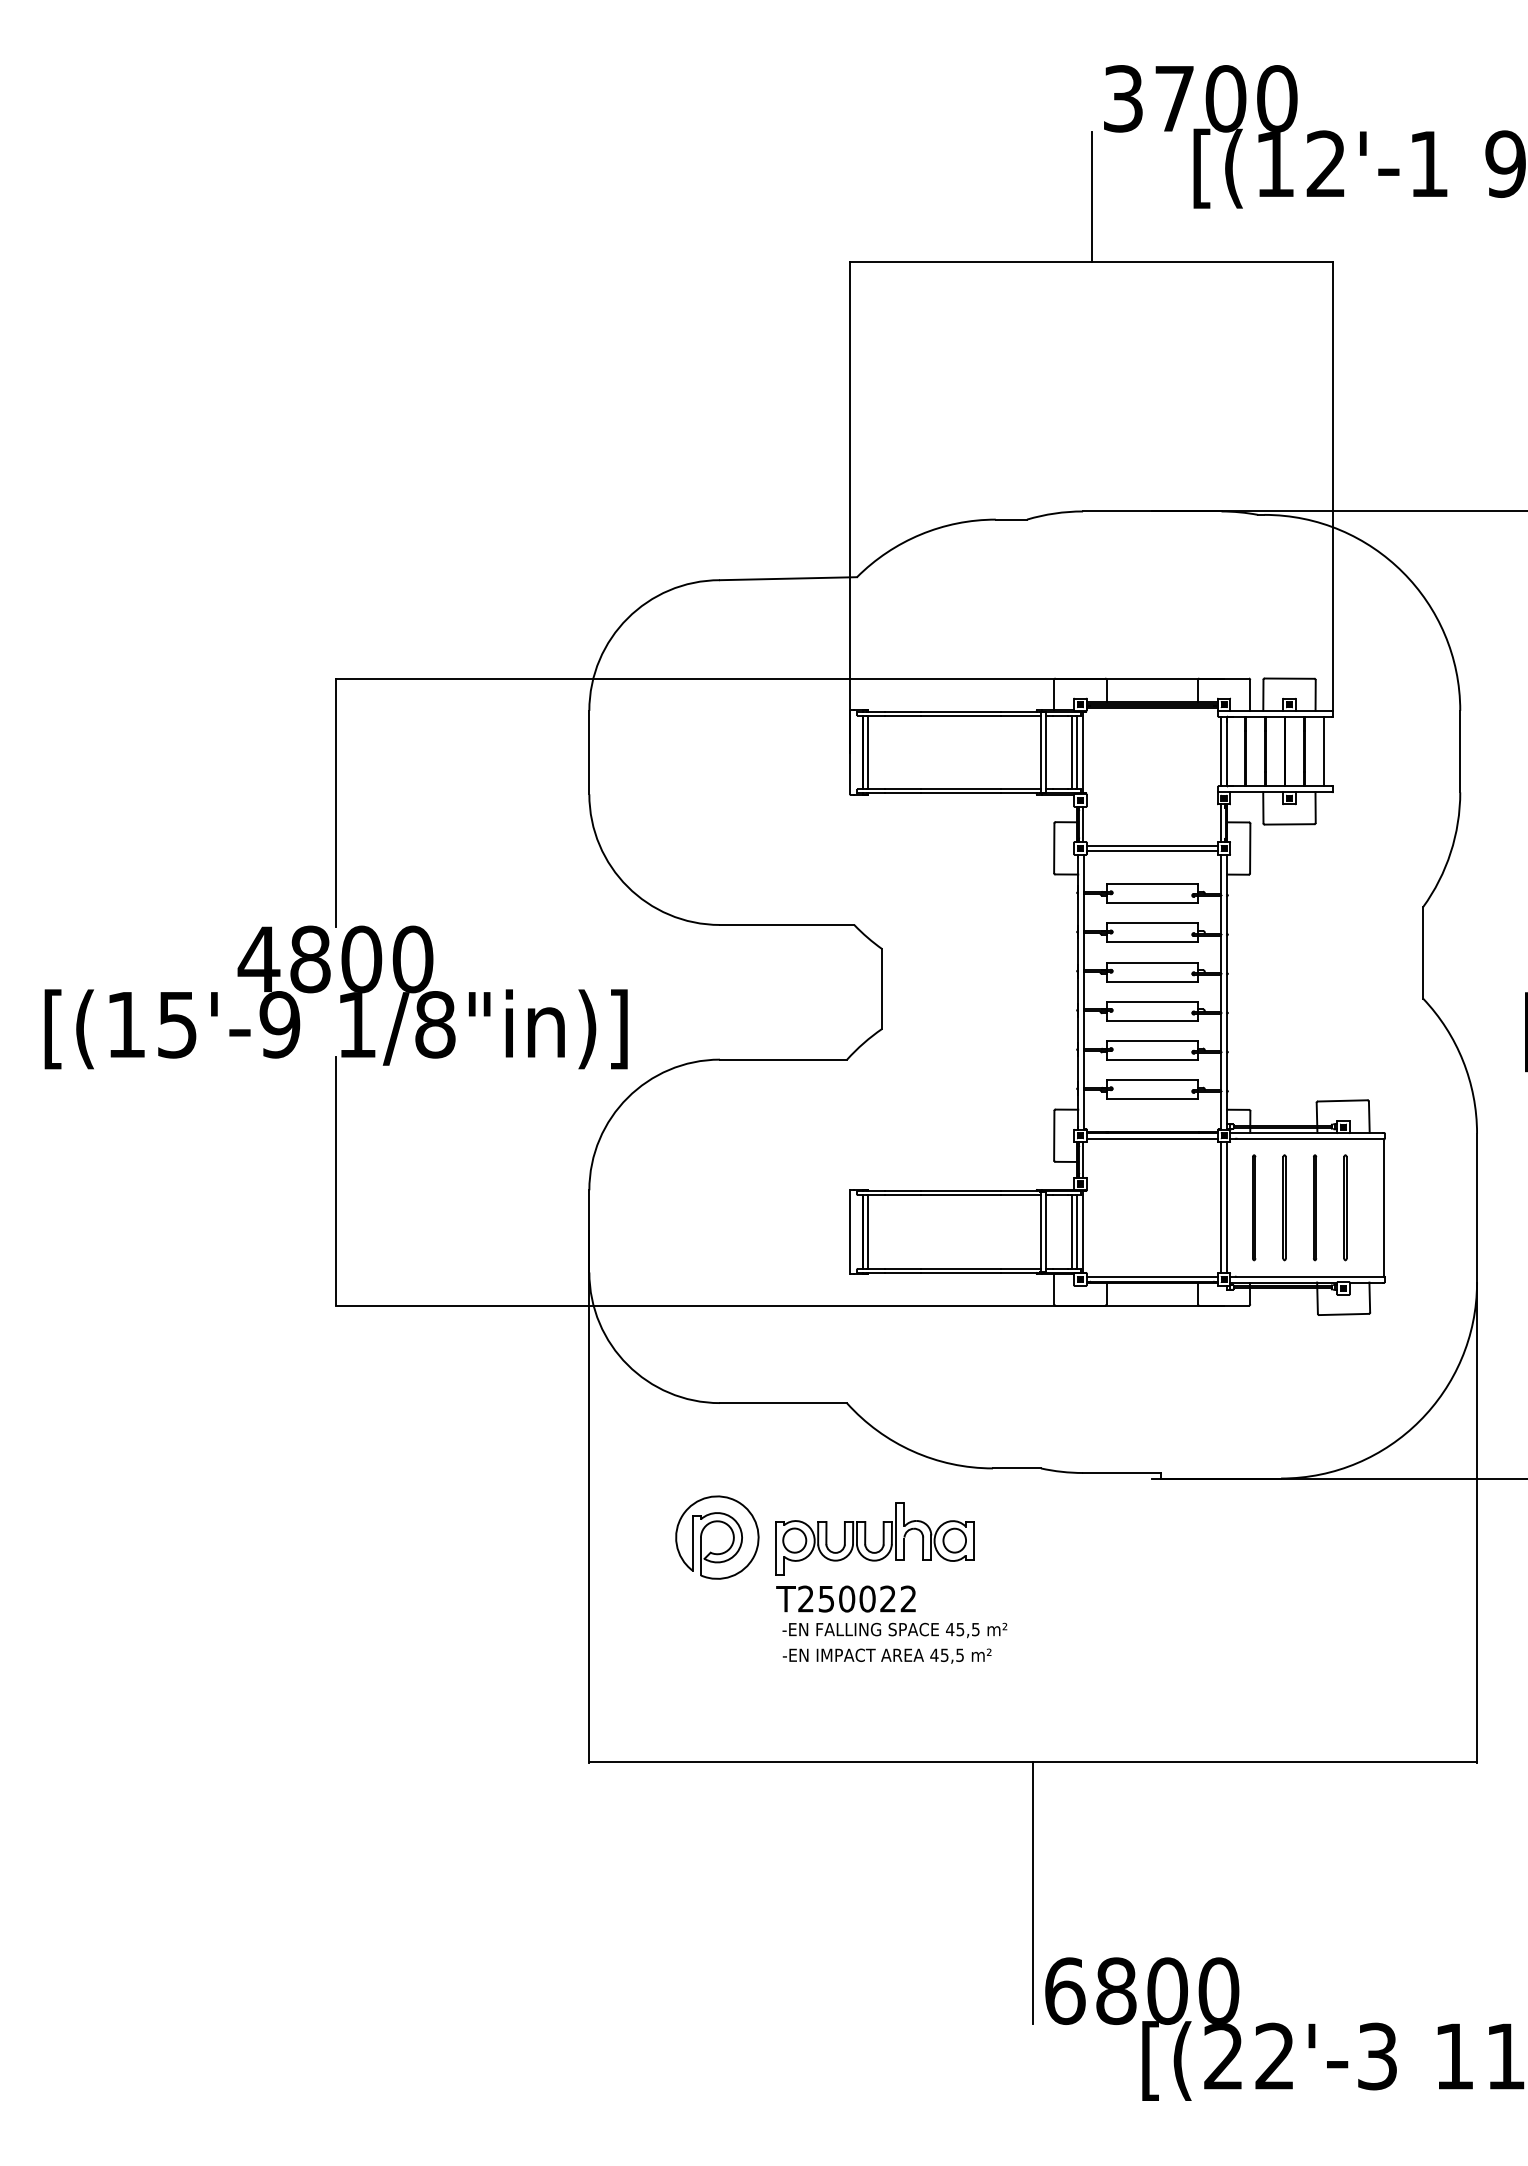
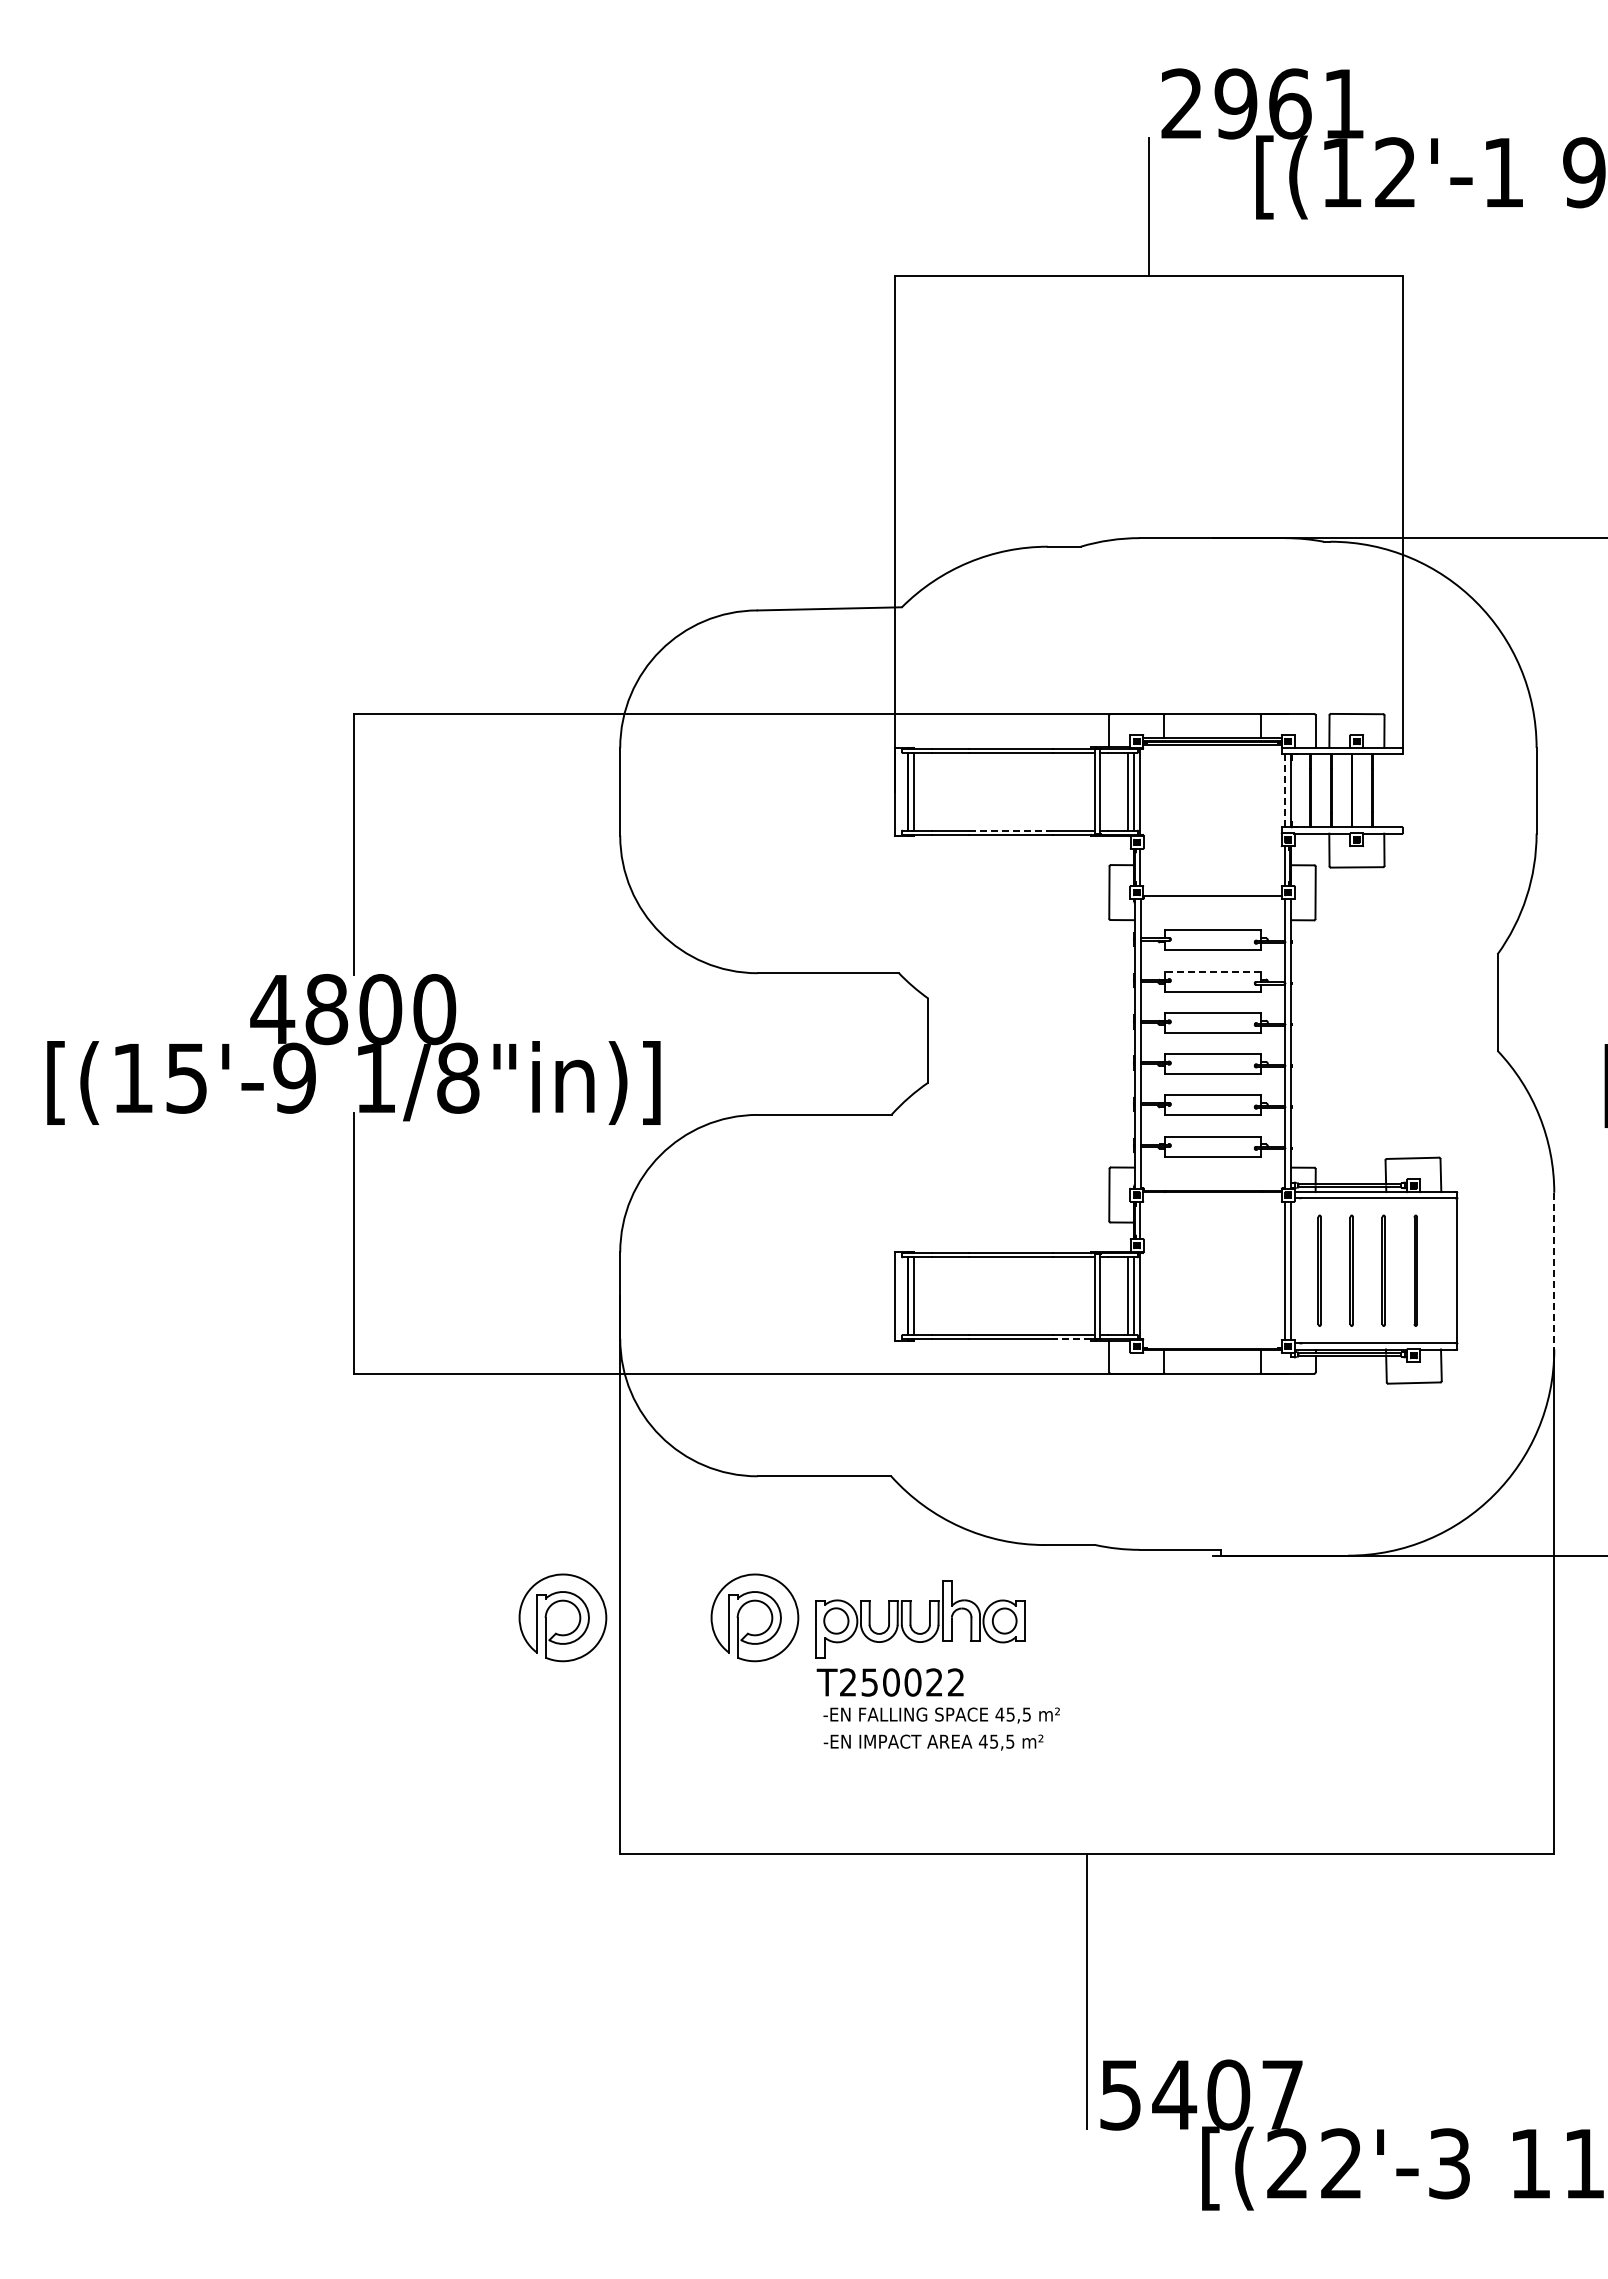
text: (1200, 98) -> (1263, 103), 3700 -> 2961
line: (1221, 751) -> (1285, 790), solid -> dashed
line: (1323, 751) -> (1392, 790), removed
line: (960, 789) -> (1010, 830), solid -> dashed
line: (1152, 845) -> (1212, 889), removed
line: (1152, 923) -> (1212, 971), solid -> dashed
line: (1152, 1139) -> (1212, 1198), removed
line: (1477, 1208) -> (1554, 1271), solid -> dashed
line: (1018, 1273) -> (1071, 1339), solid -> dashed
line: (1152, 1276) -> (1212, 1343), removed
part: (534, 1537) -> (562, 1617), added
text: (1142, 1990) -> (1202, 2094), 6800 -> 5407

